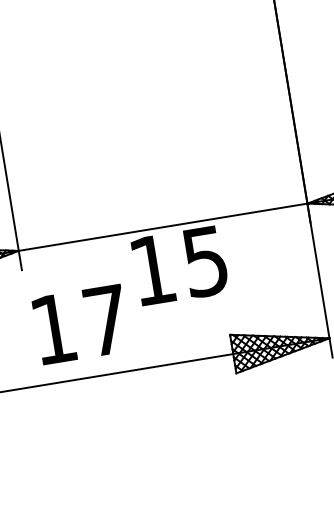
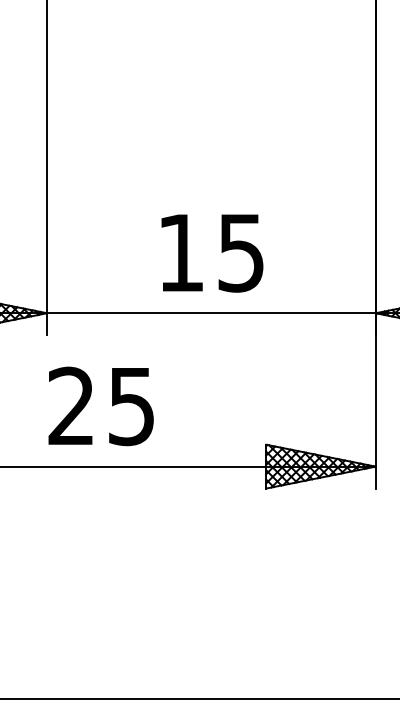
text: (180, 266) -> (212, 253), moved
text: (79, 325) -> (100, 406), 17 -> 25

